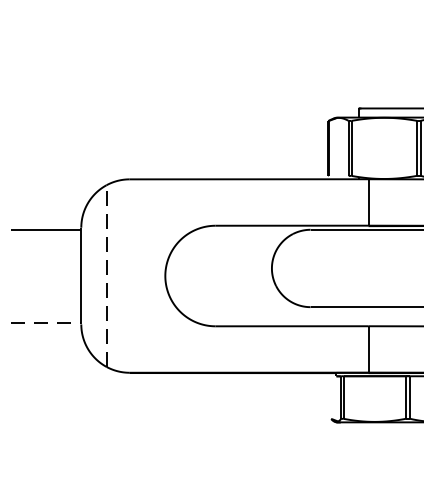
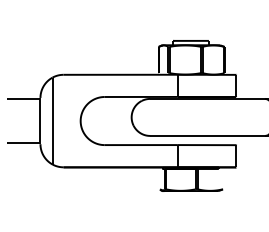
line: (106, 274) -> (52, 120), dashed -> solid
line: (45, 322) -> (23, 143), dashed -> solid

